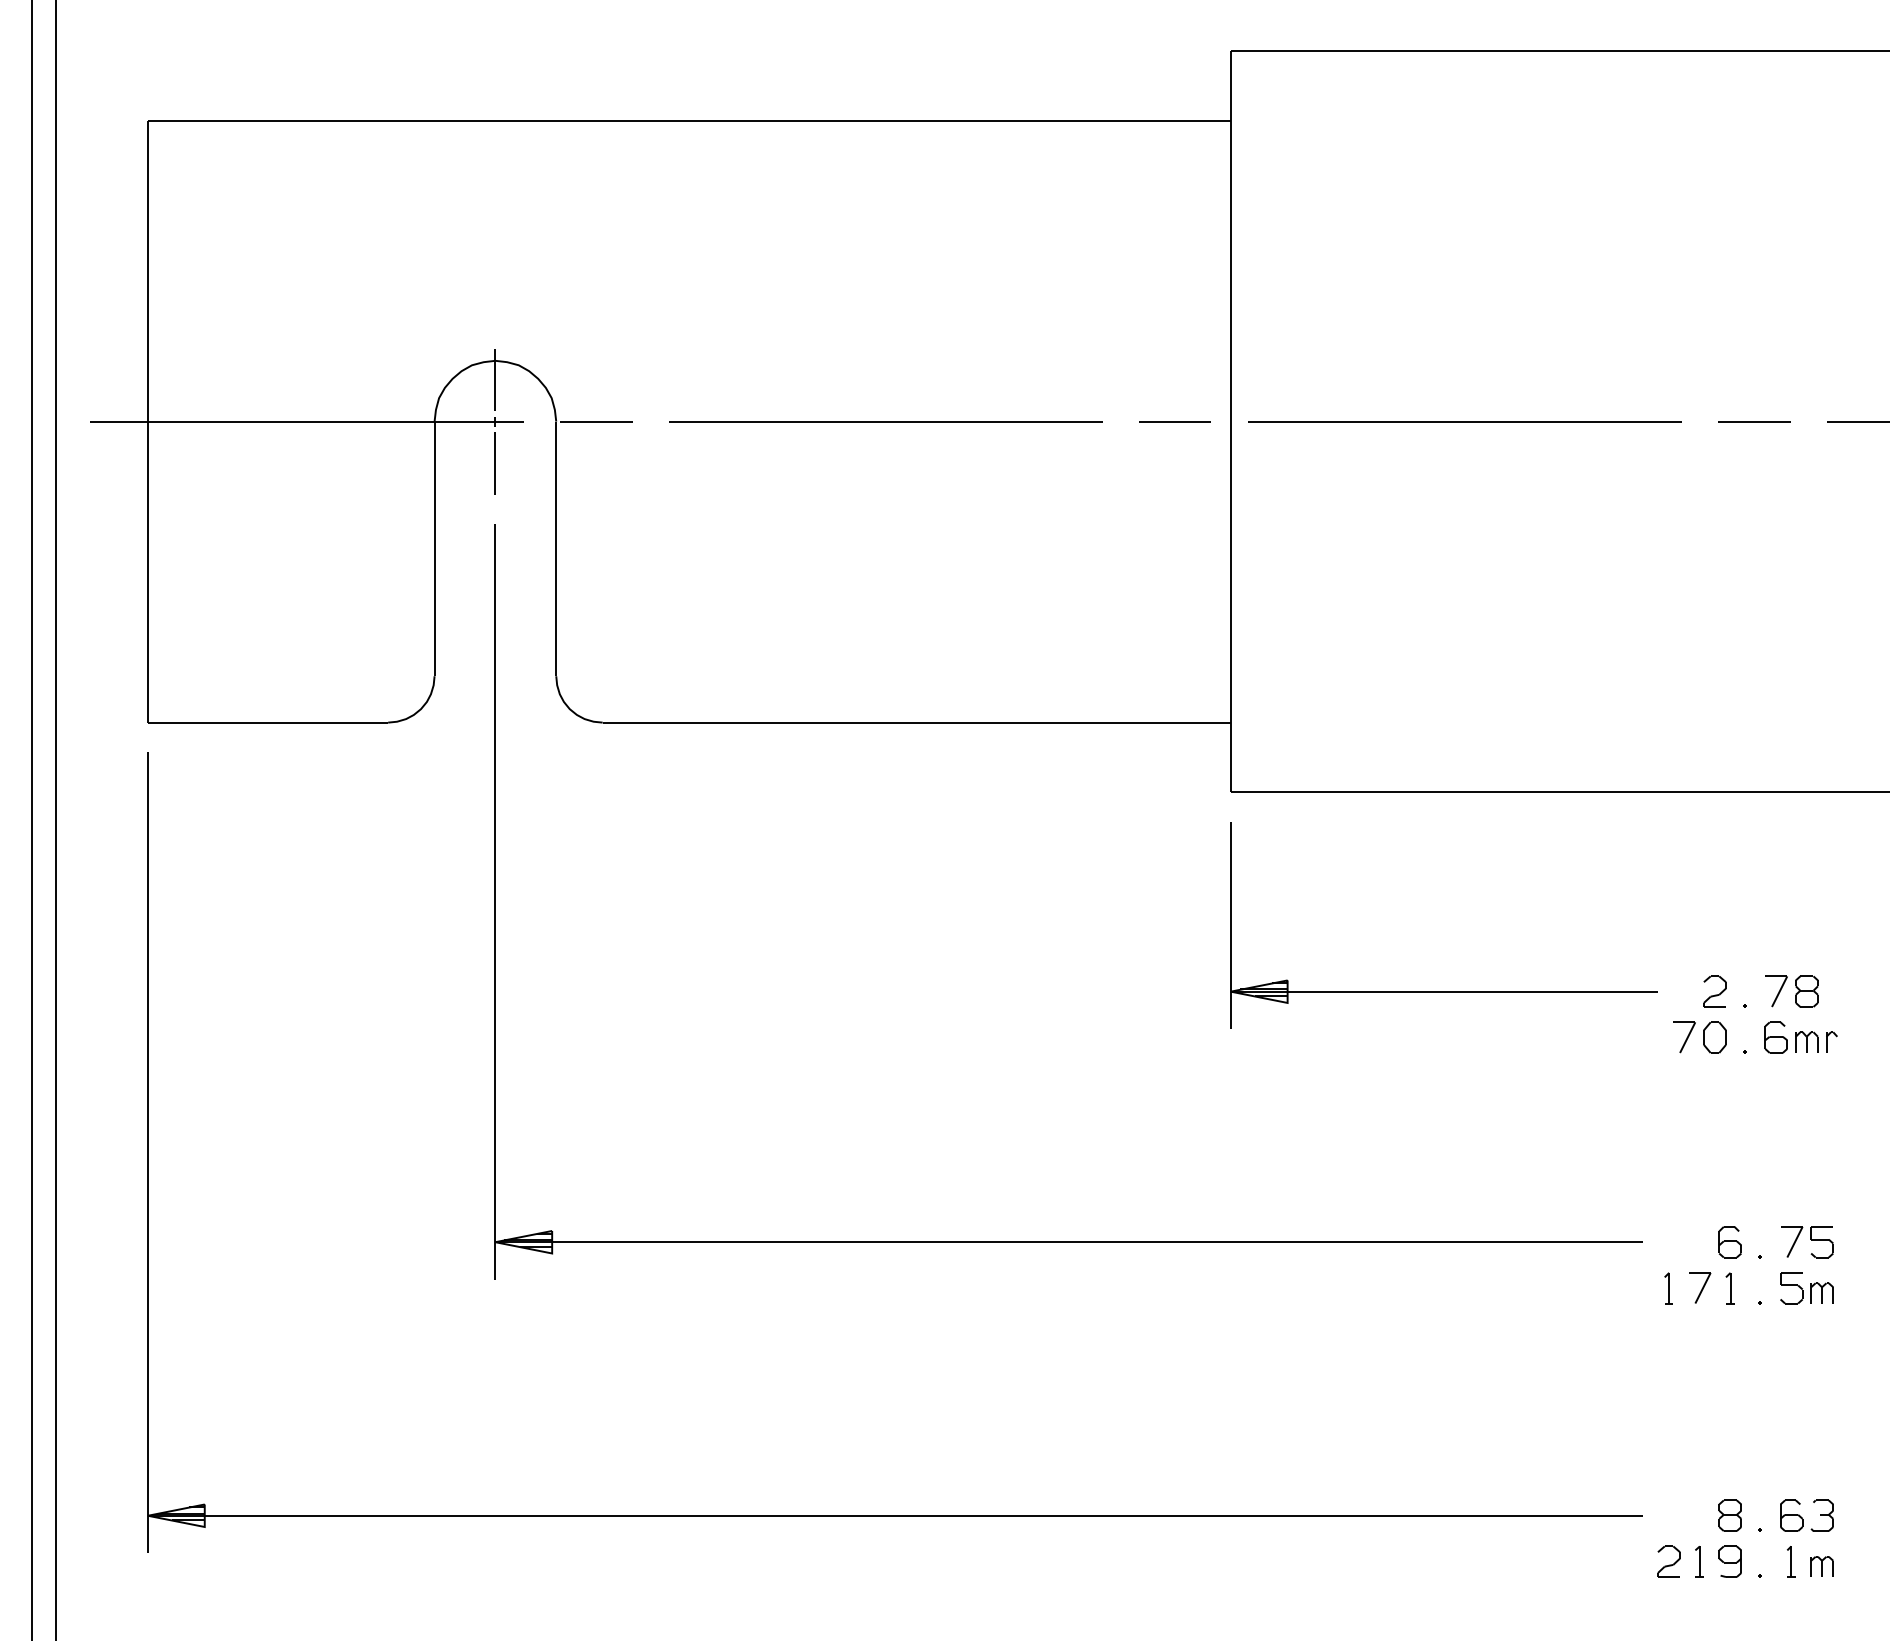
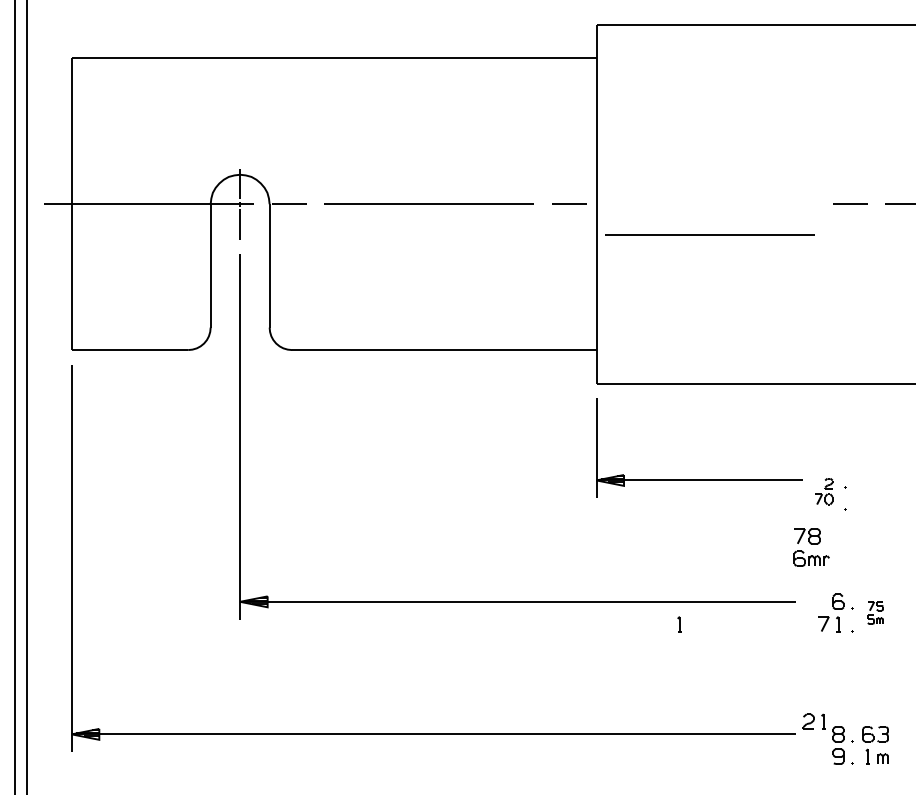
line: (1464, 420) -> (709, 234), moved
part: (1699, 1014) -> (823, 491), size x0.7
part: (1800, 1014) -> (811, 547), moved
part: (1806, 1264) -> (875, 612), size x0.6
part: (1668, 1288) -> (679, 624), moved
part: (1678, 1561) -> (813, 721), moved

